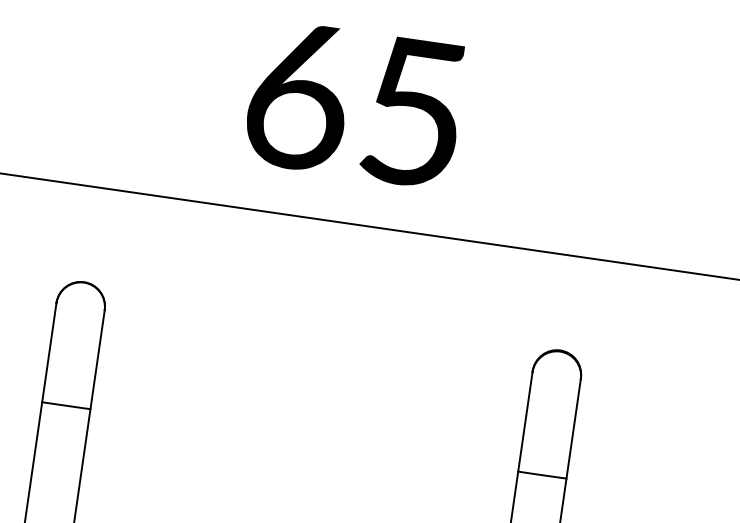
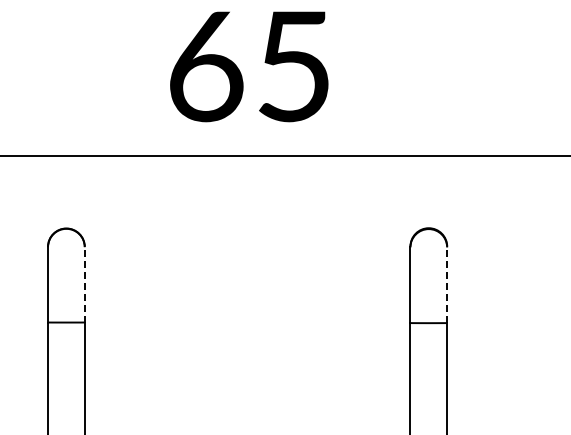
line: (97, 359) -> (84, 284), solid -> dashed
line: (574, 429) -> (447, 285), solid -> dashed

